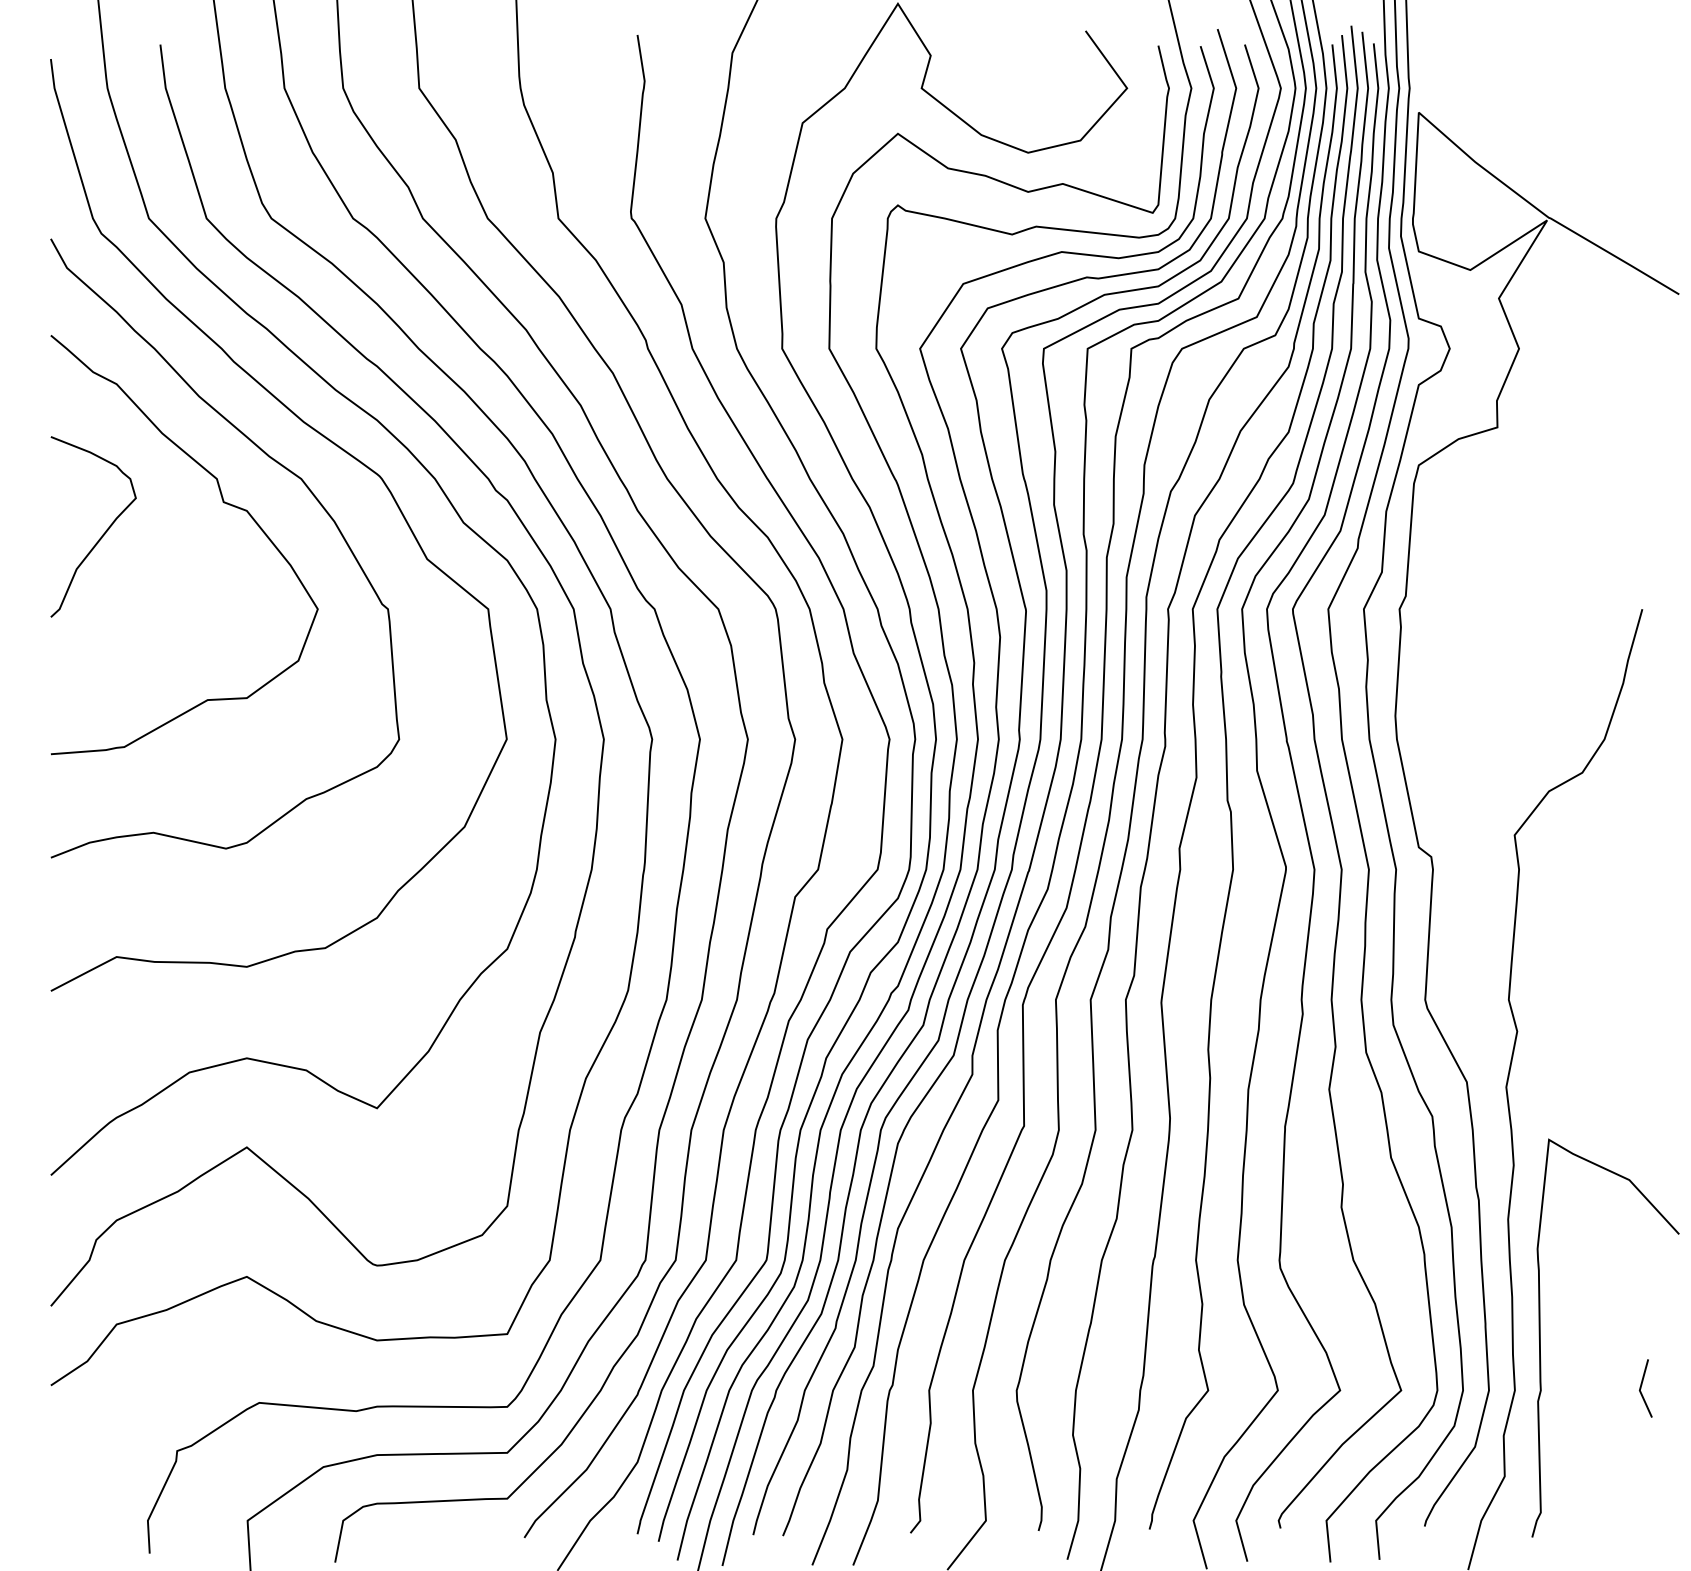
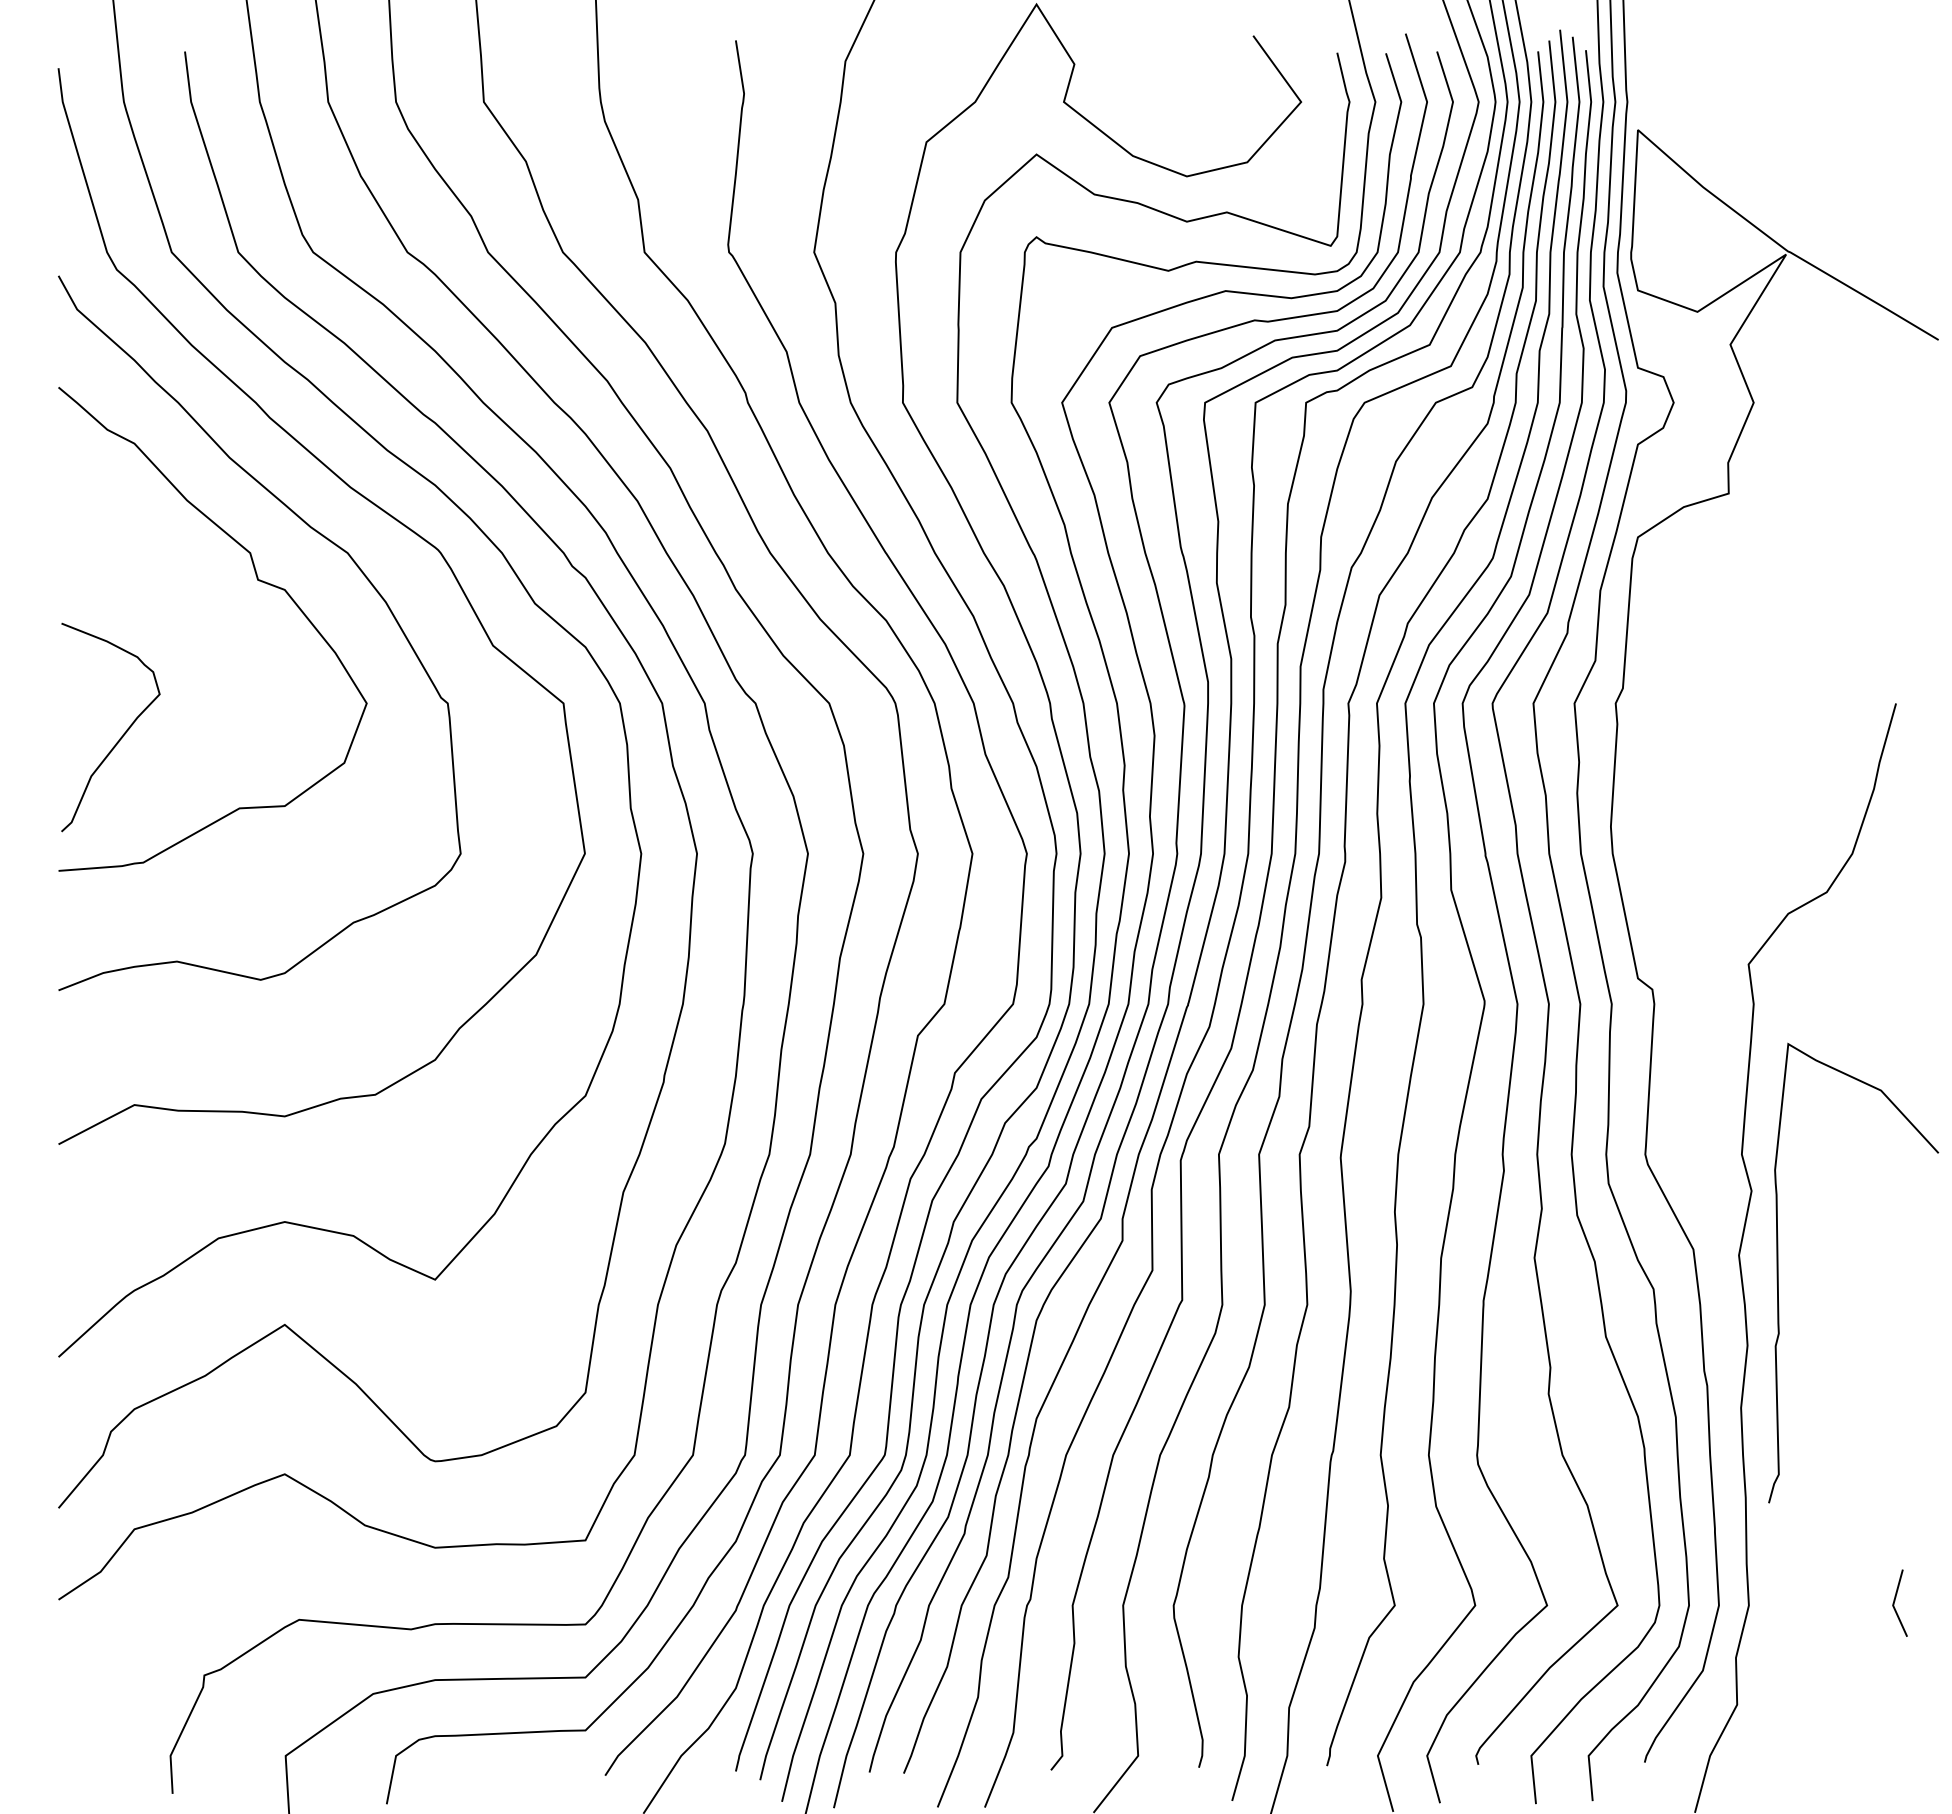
curve: (101, 535) -> (120, 737), moved
curve: (1540, 1337) -> (1778, 1272), moved

